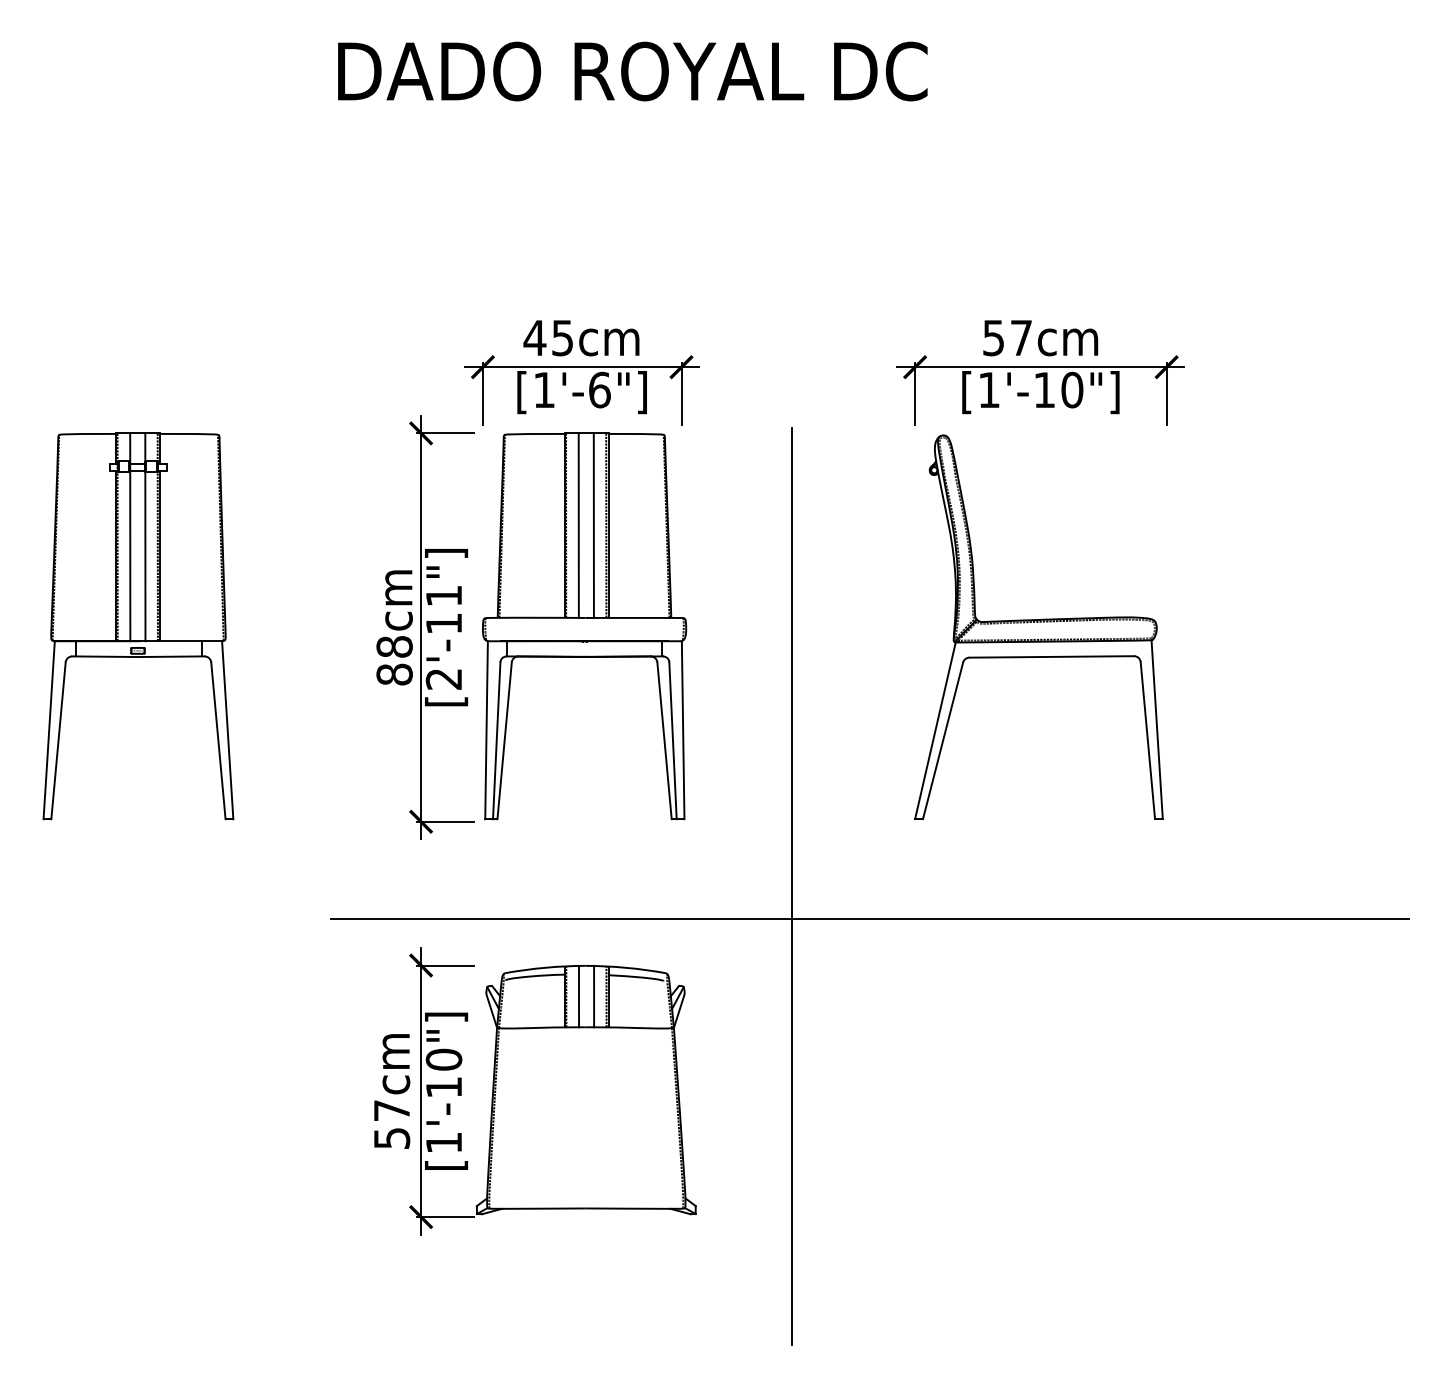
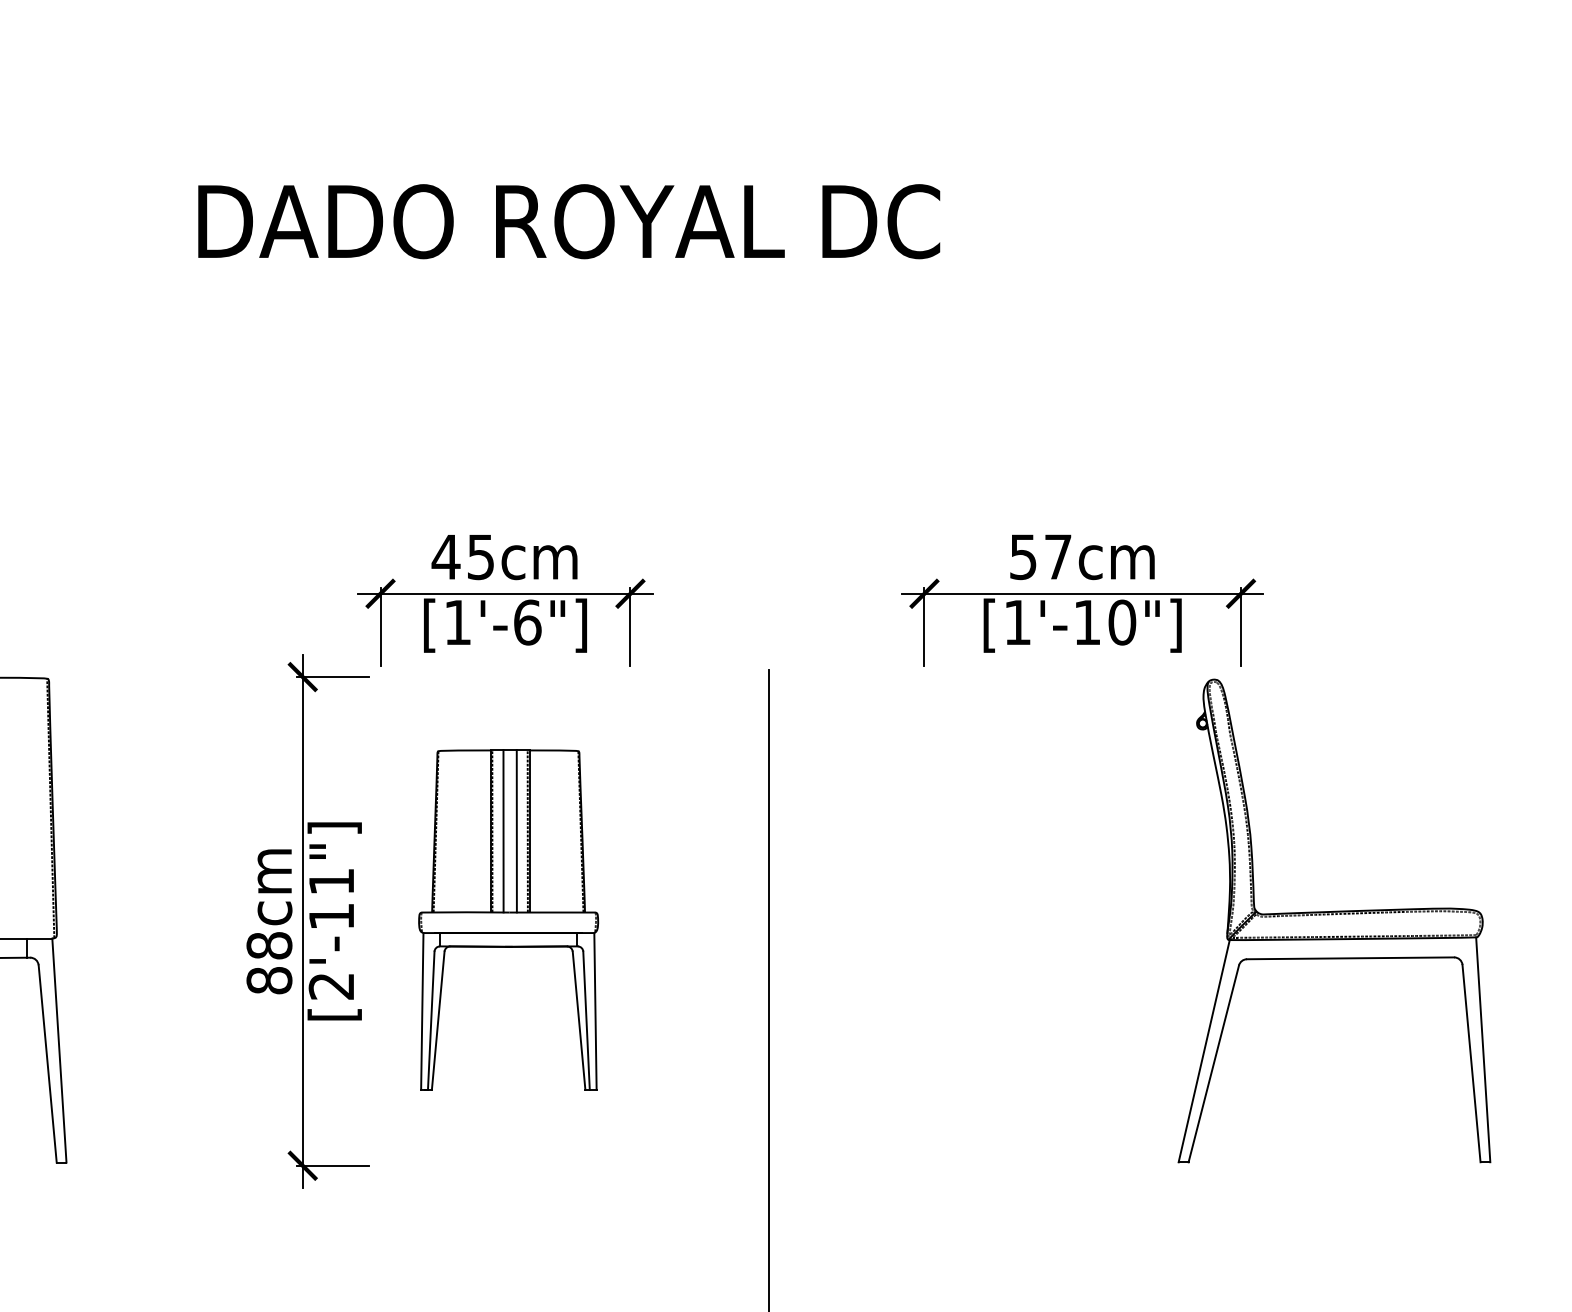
part: (584, 626) -> (508, 920), size x0.7
part: (1038, 626) -> (1333, 920), moved
line: (870, 918) -> (868, 1287), removed

